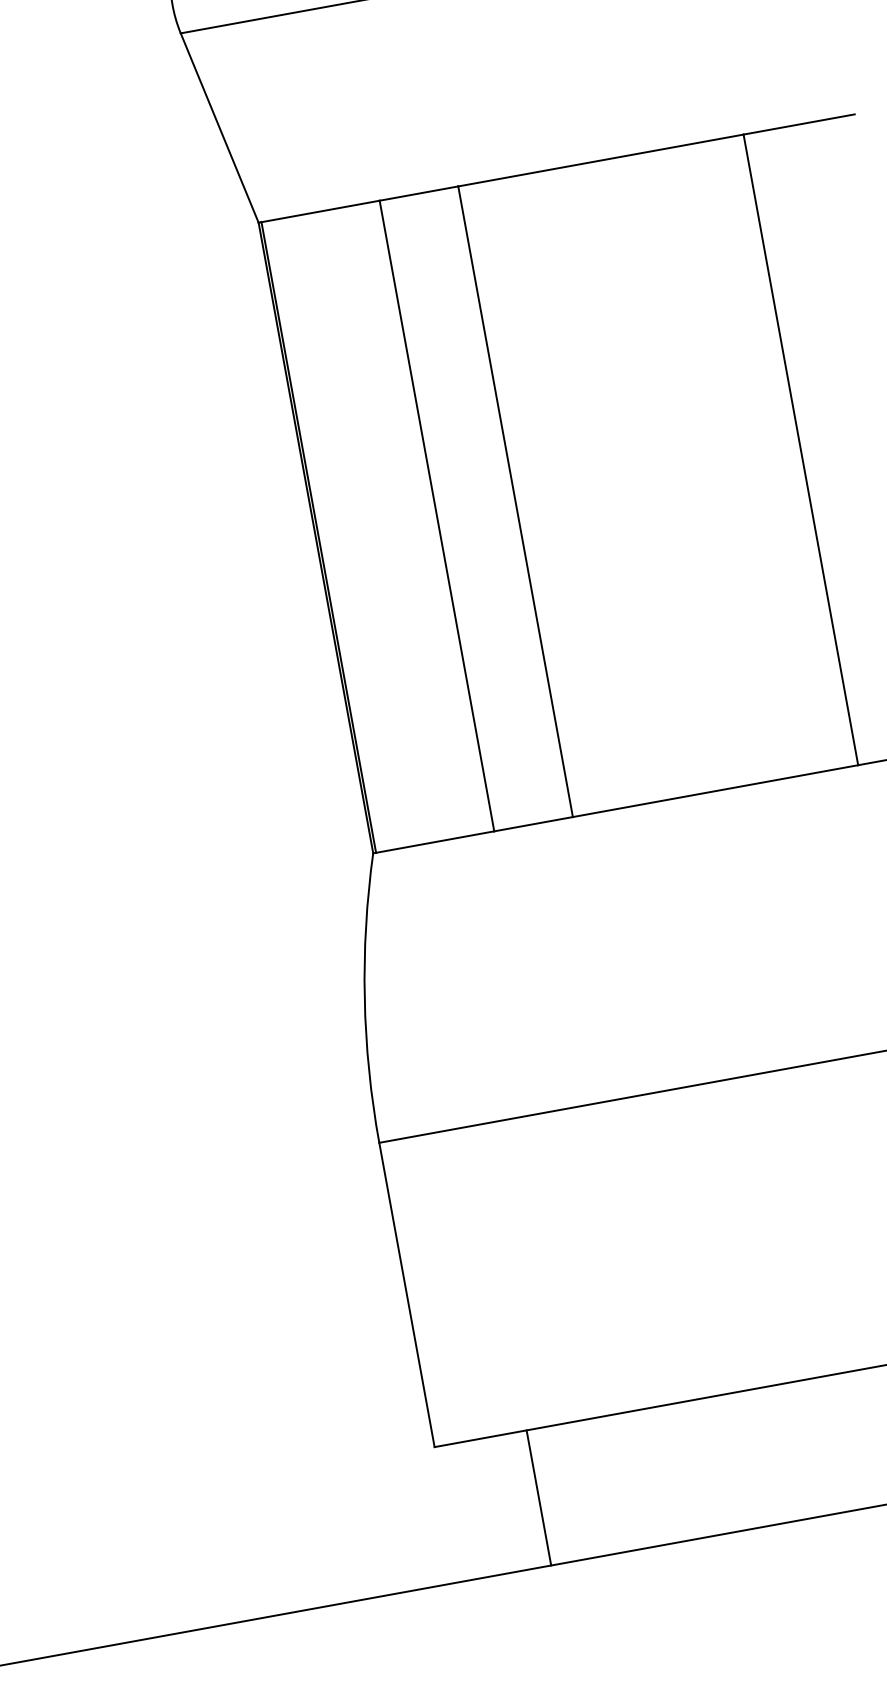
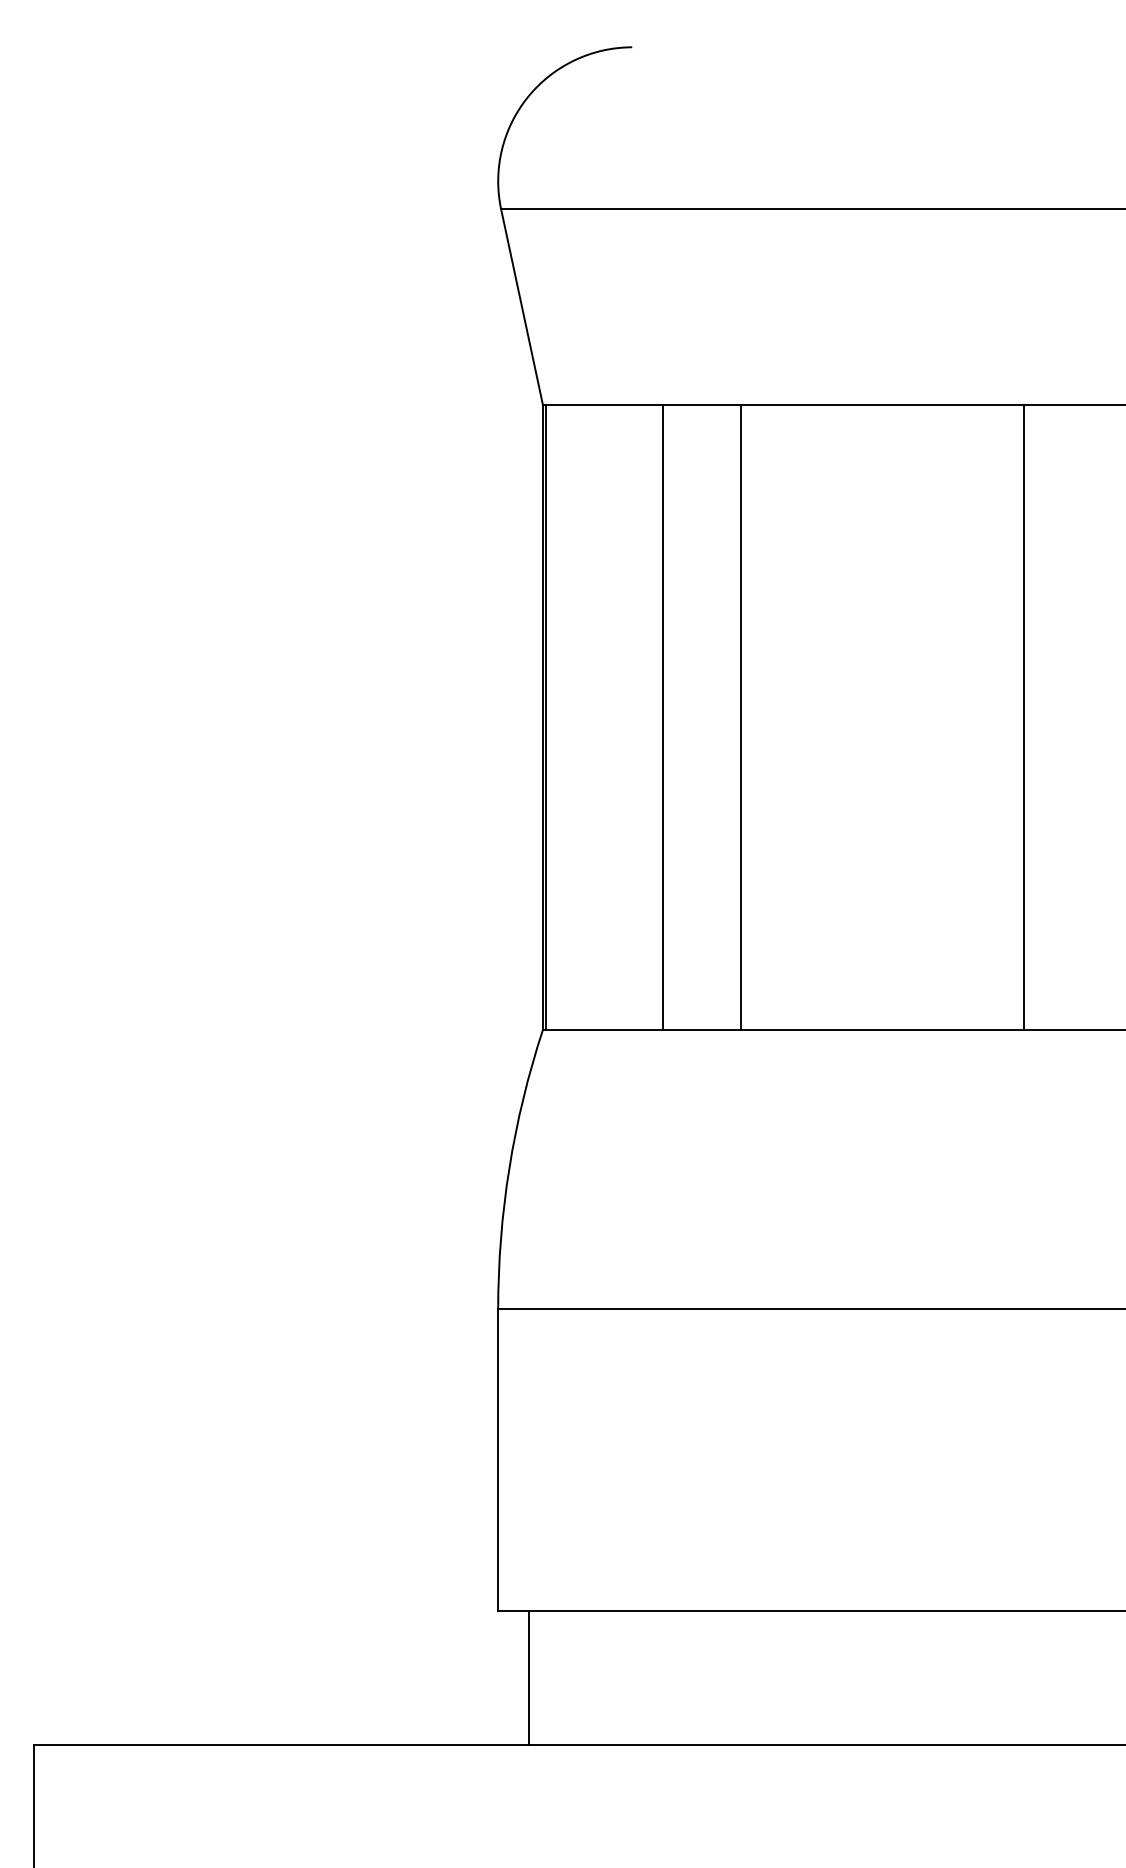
line: (538, 1497) -> (529, 1677), moved

